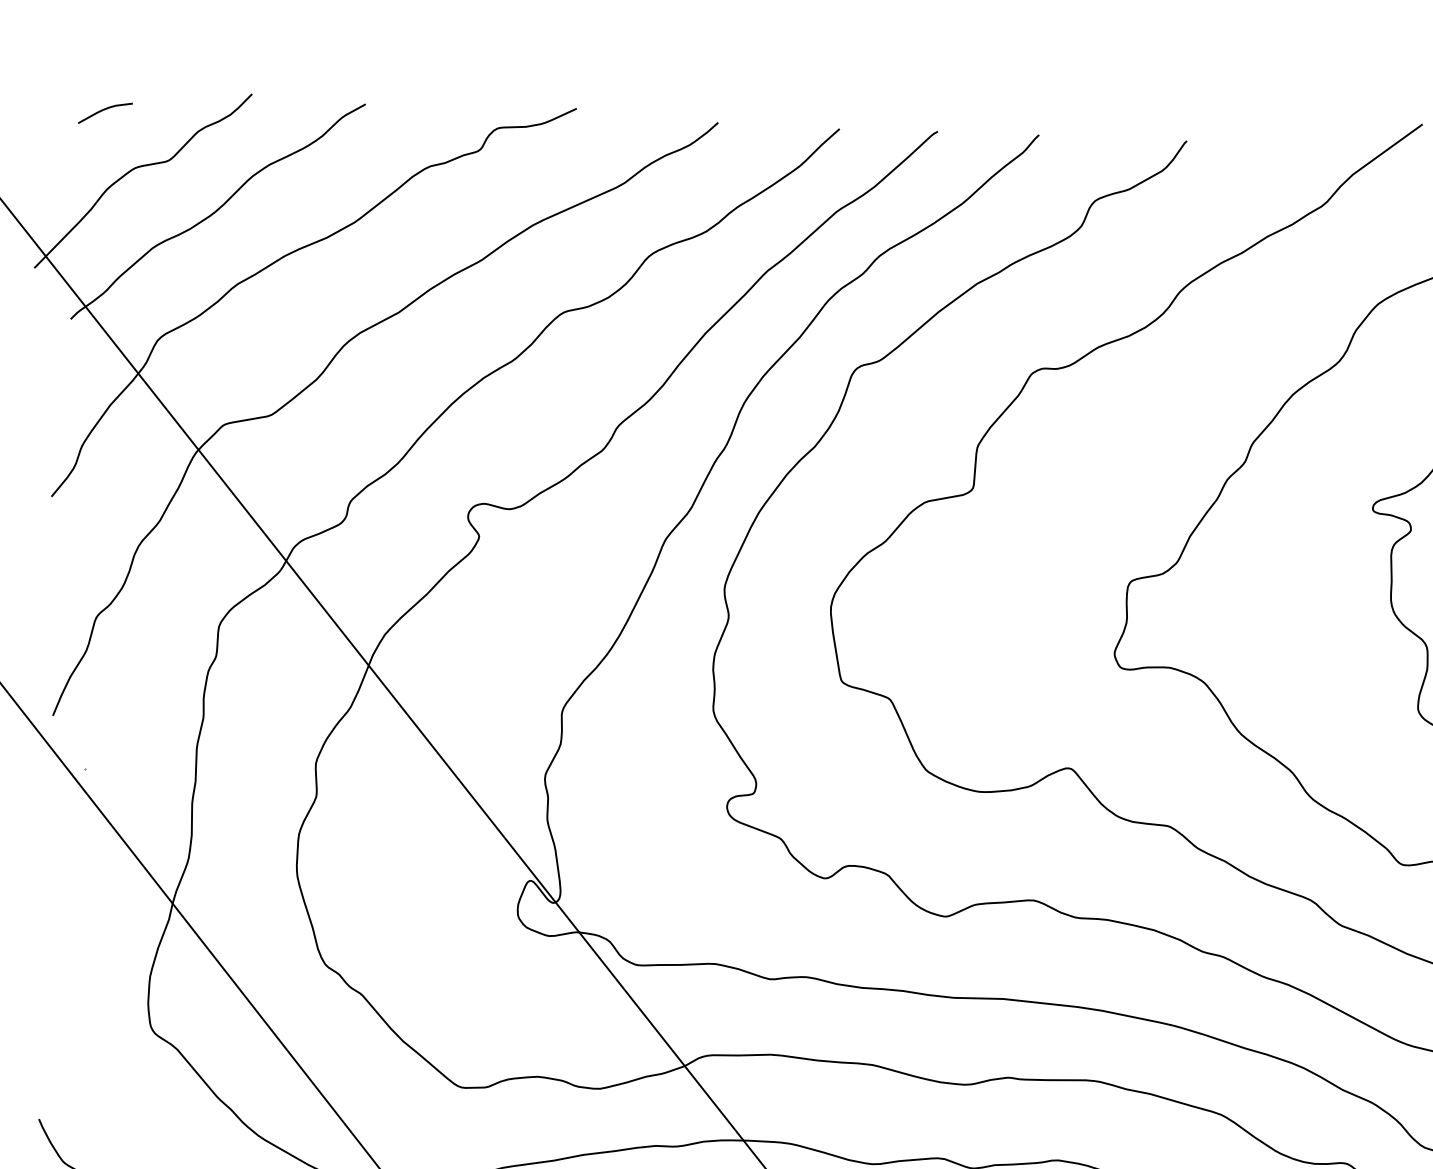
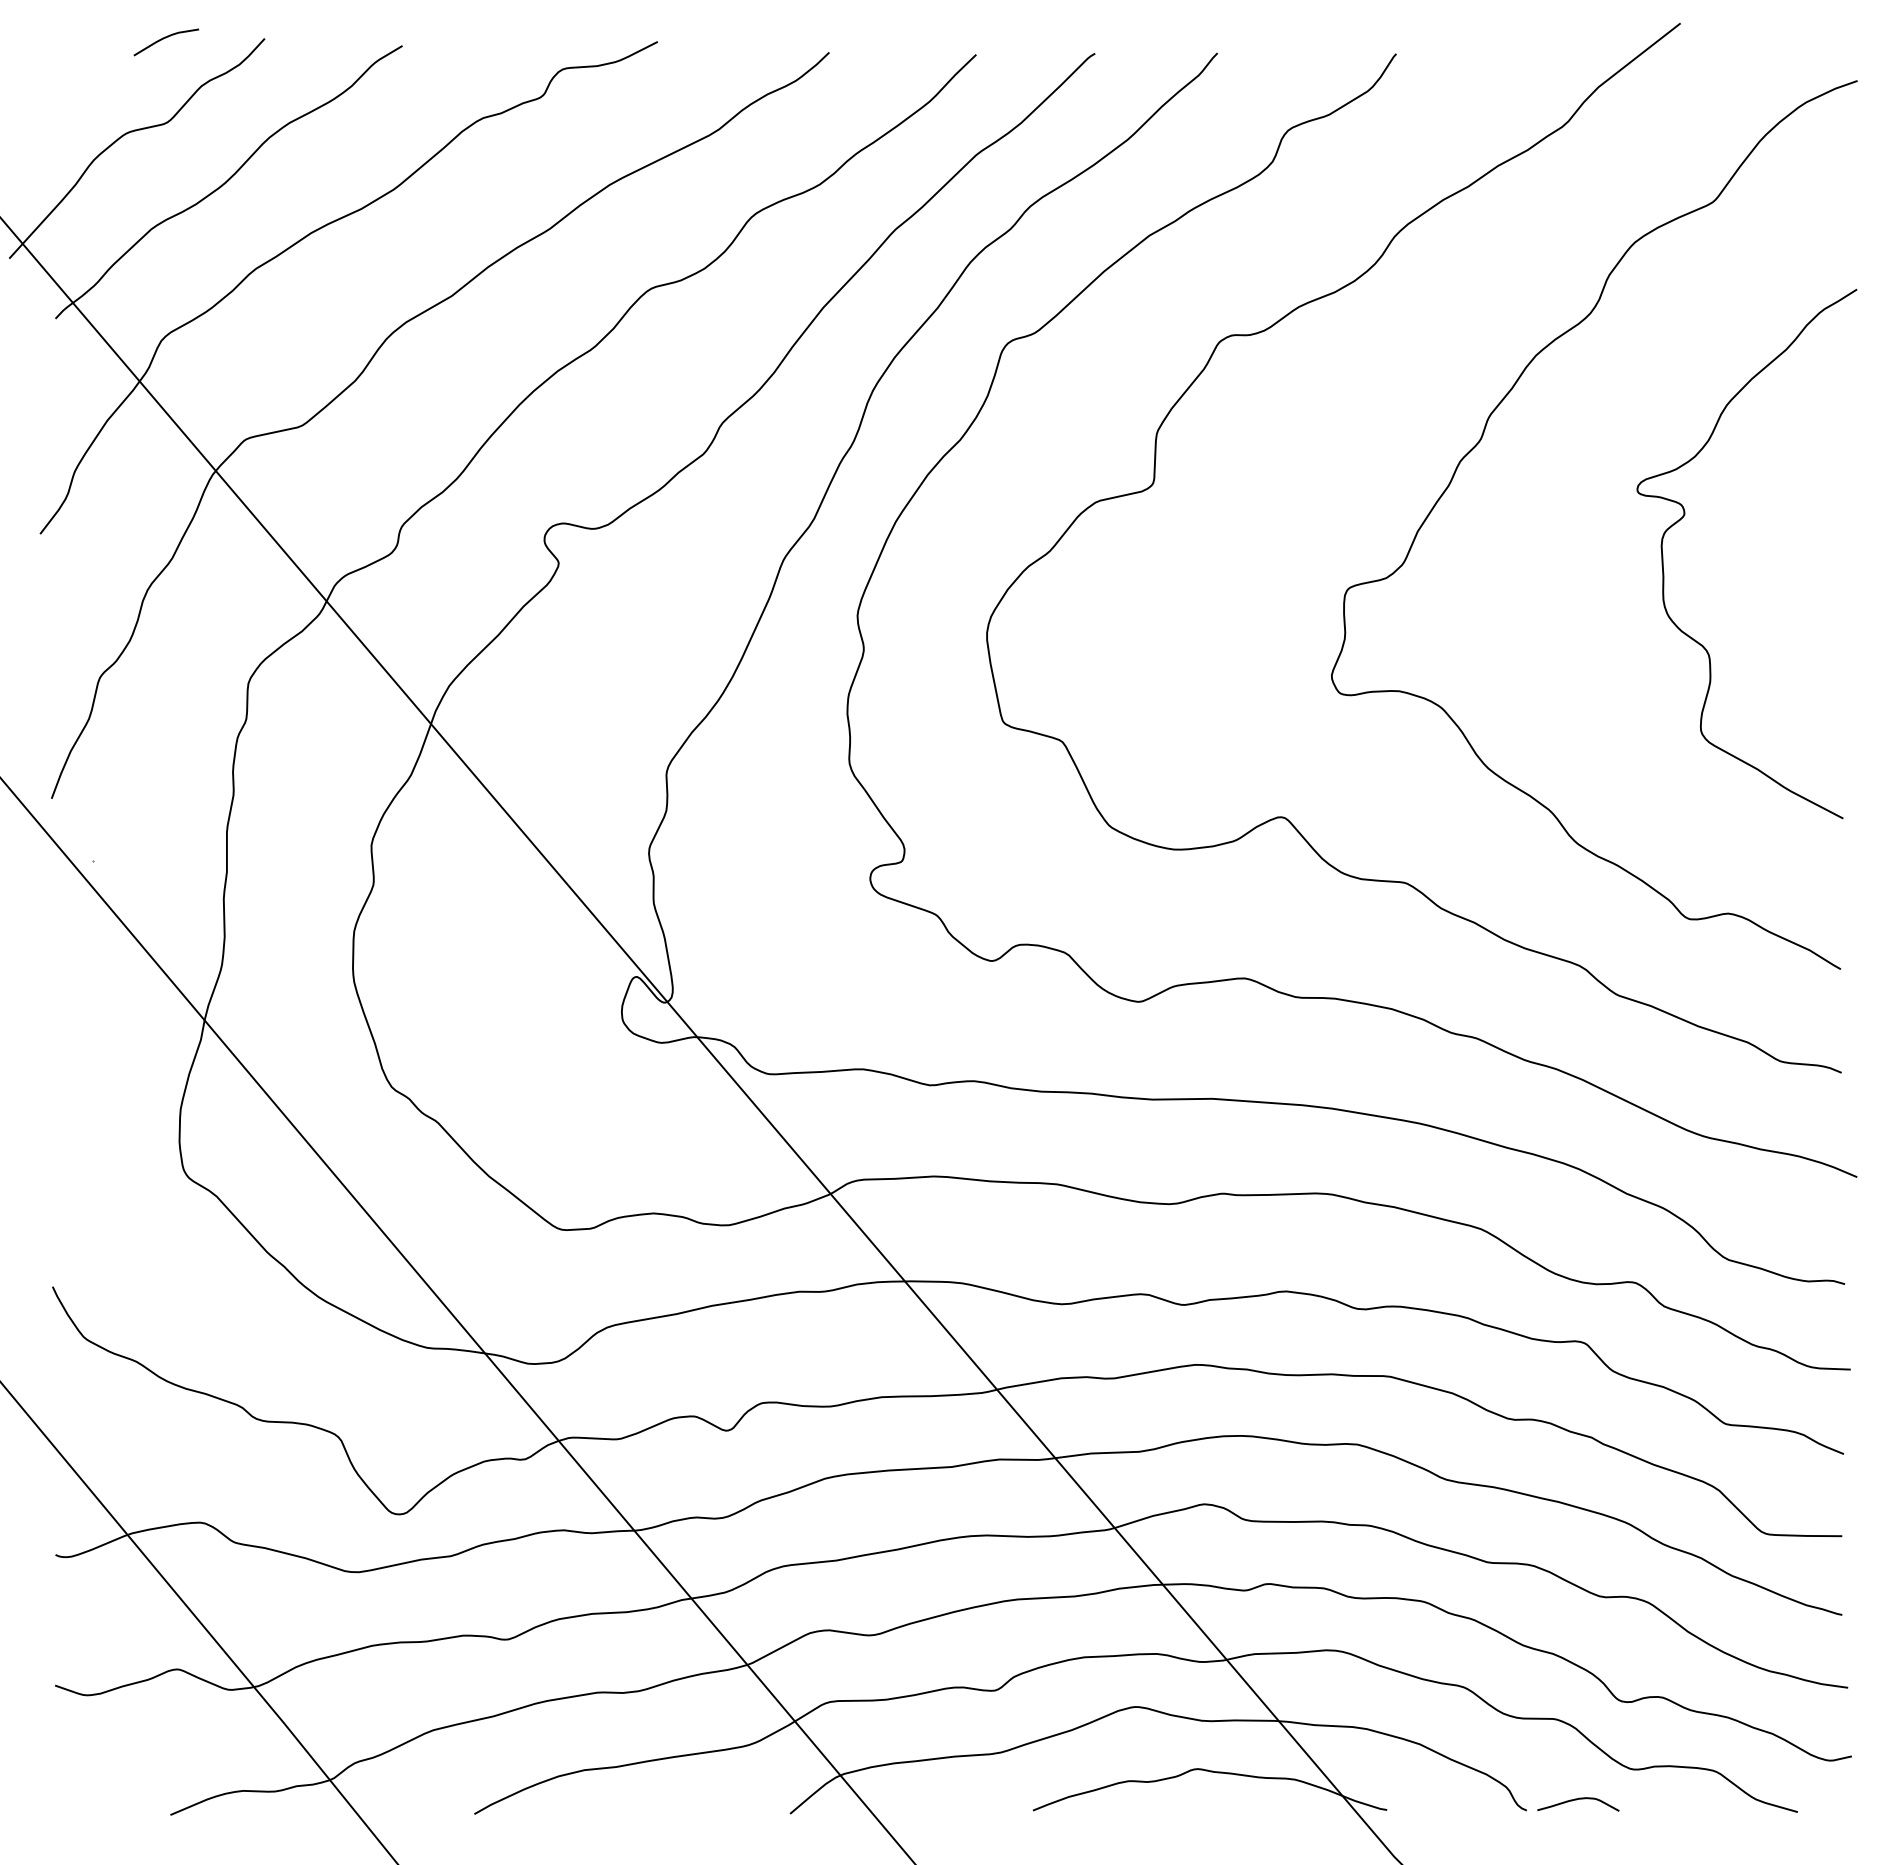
curve: (105, 110) -> (166, 38), moved

